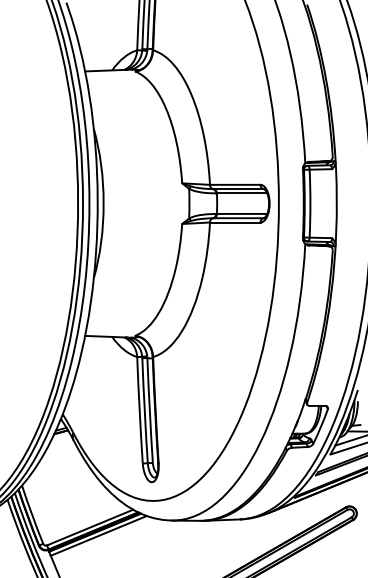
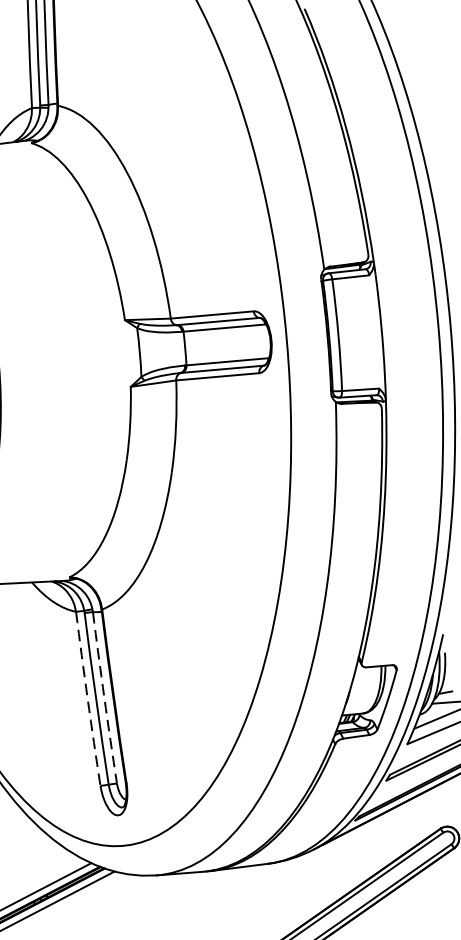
arc: (139, 410) -> (87, 699), solid -> dashed
arc: (149, 410) -> (103, 697), solid -> dashed

